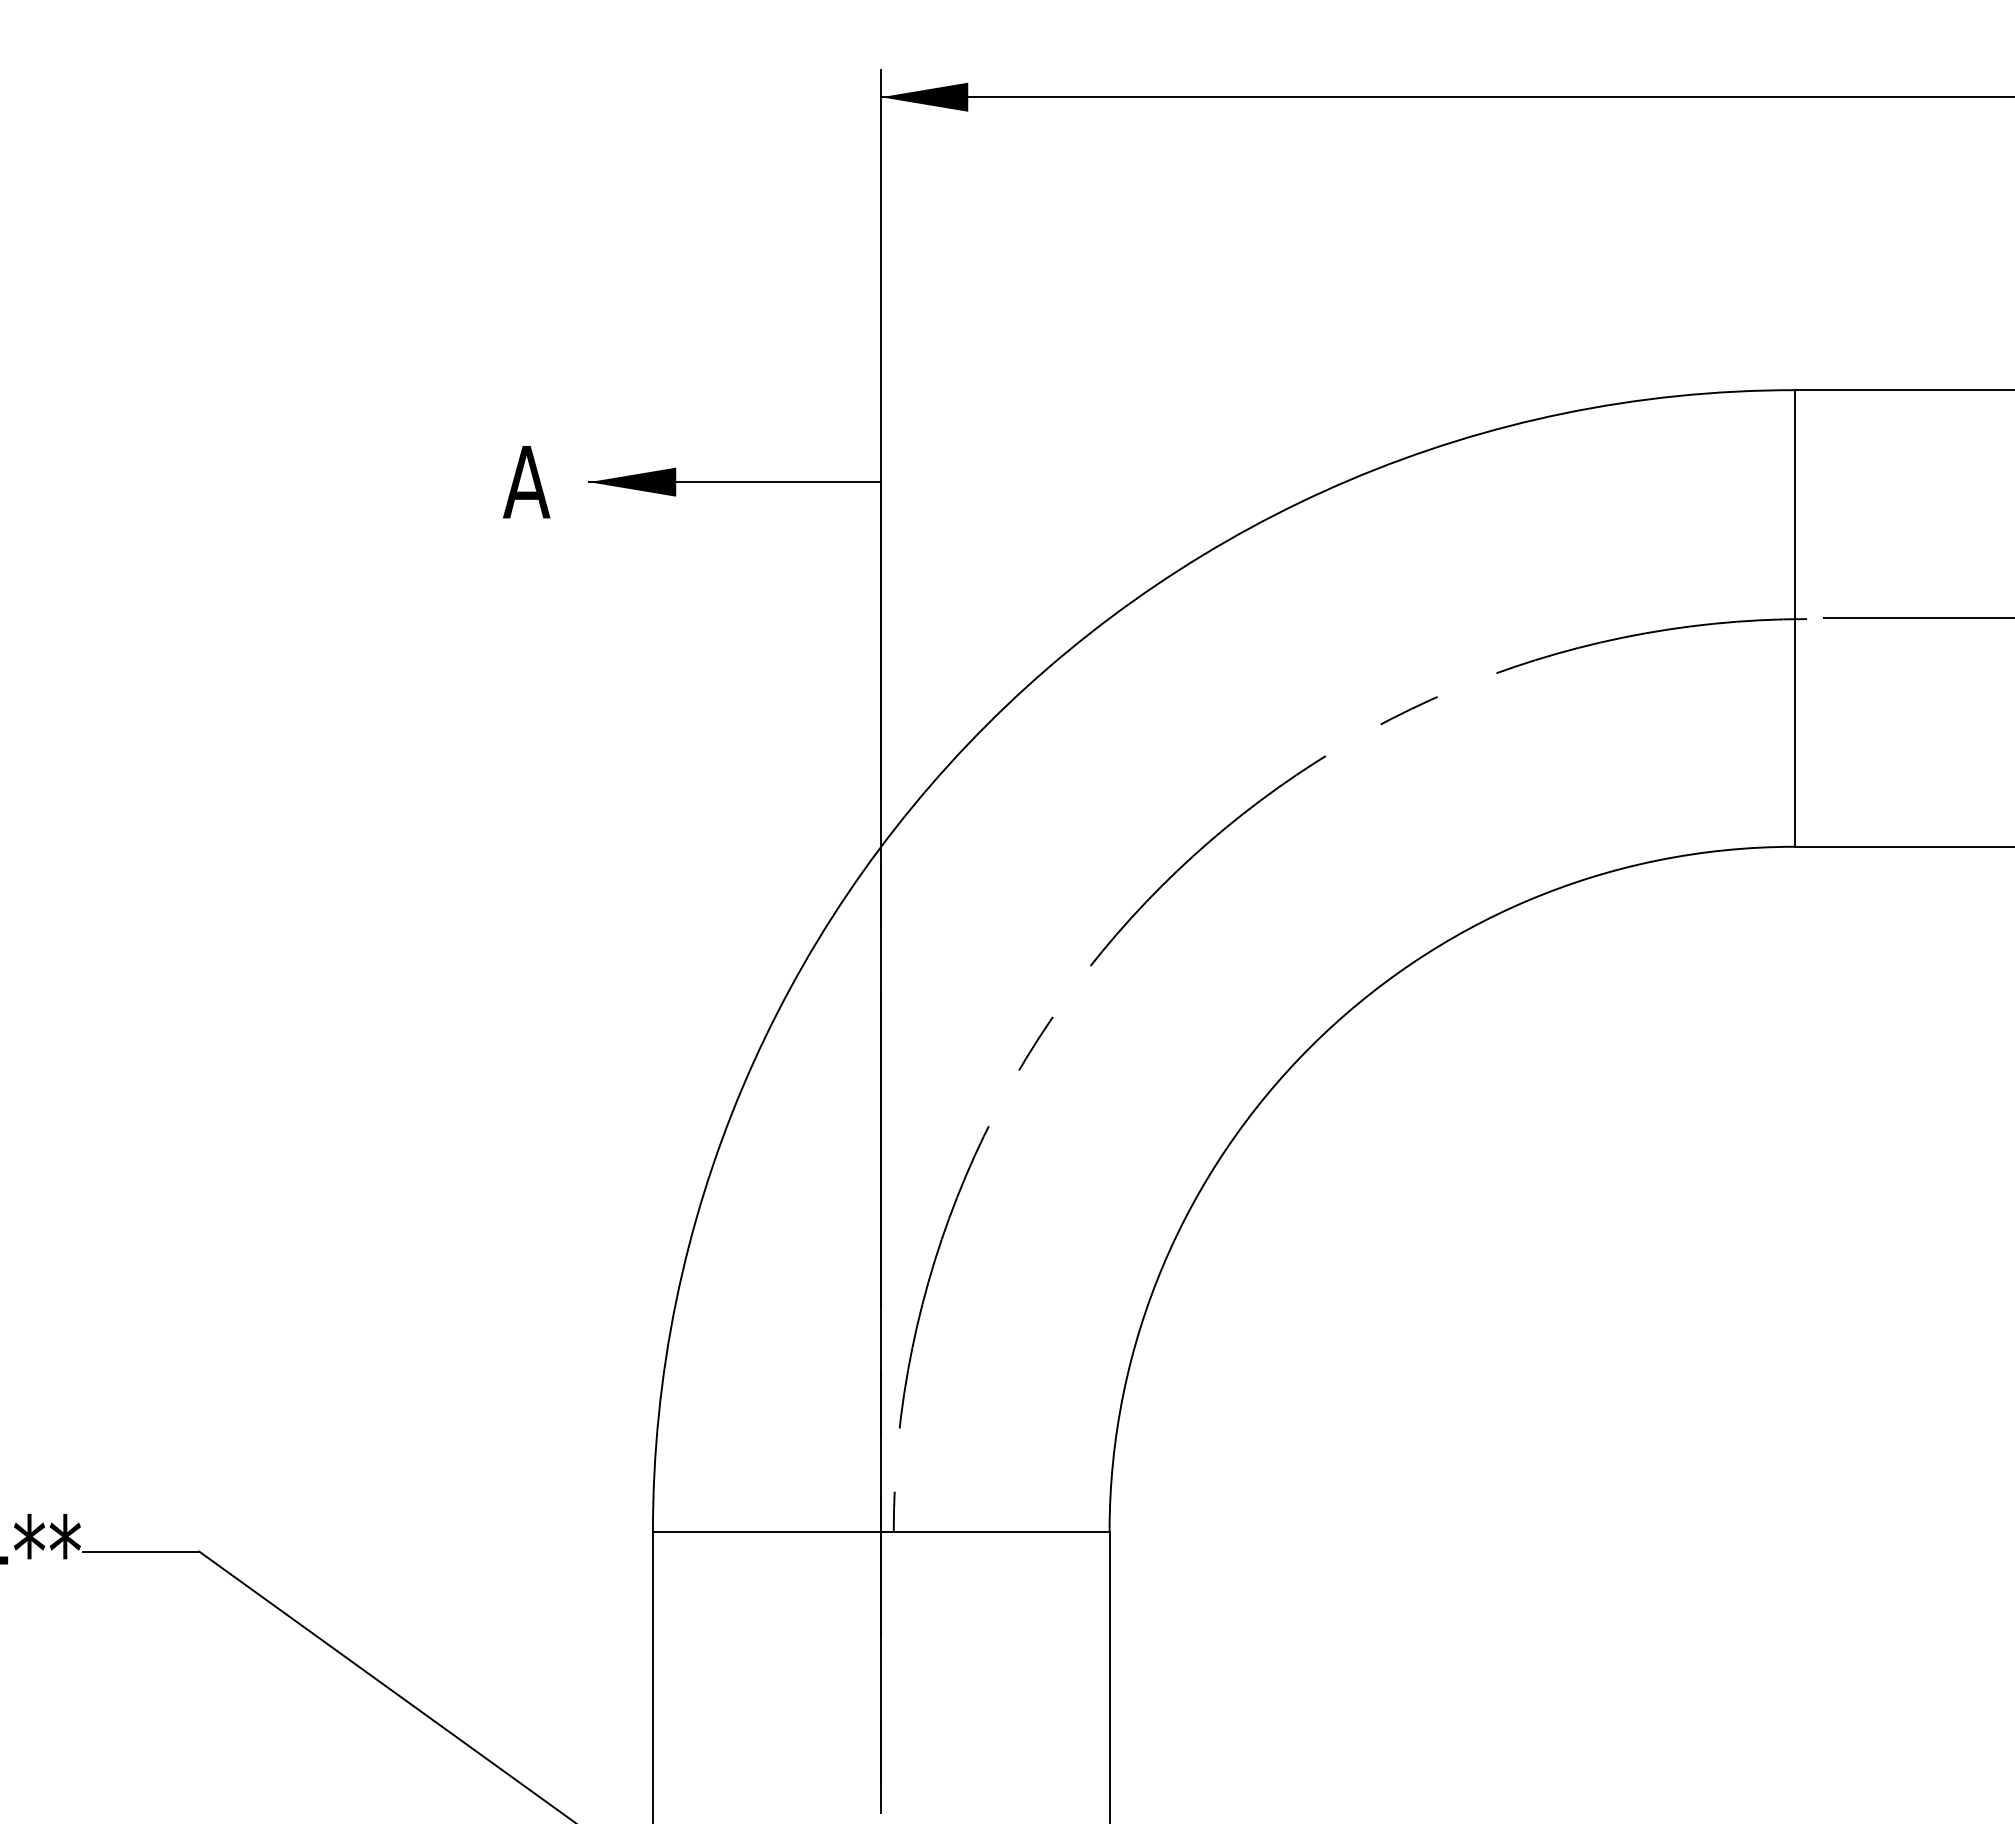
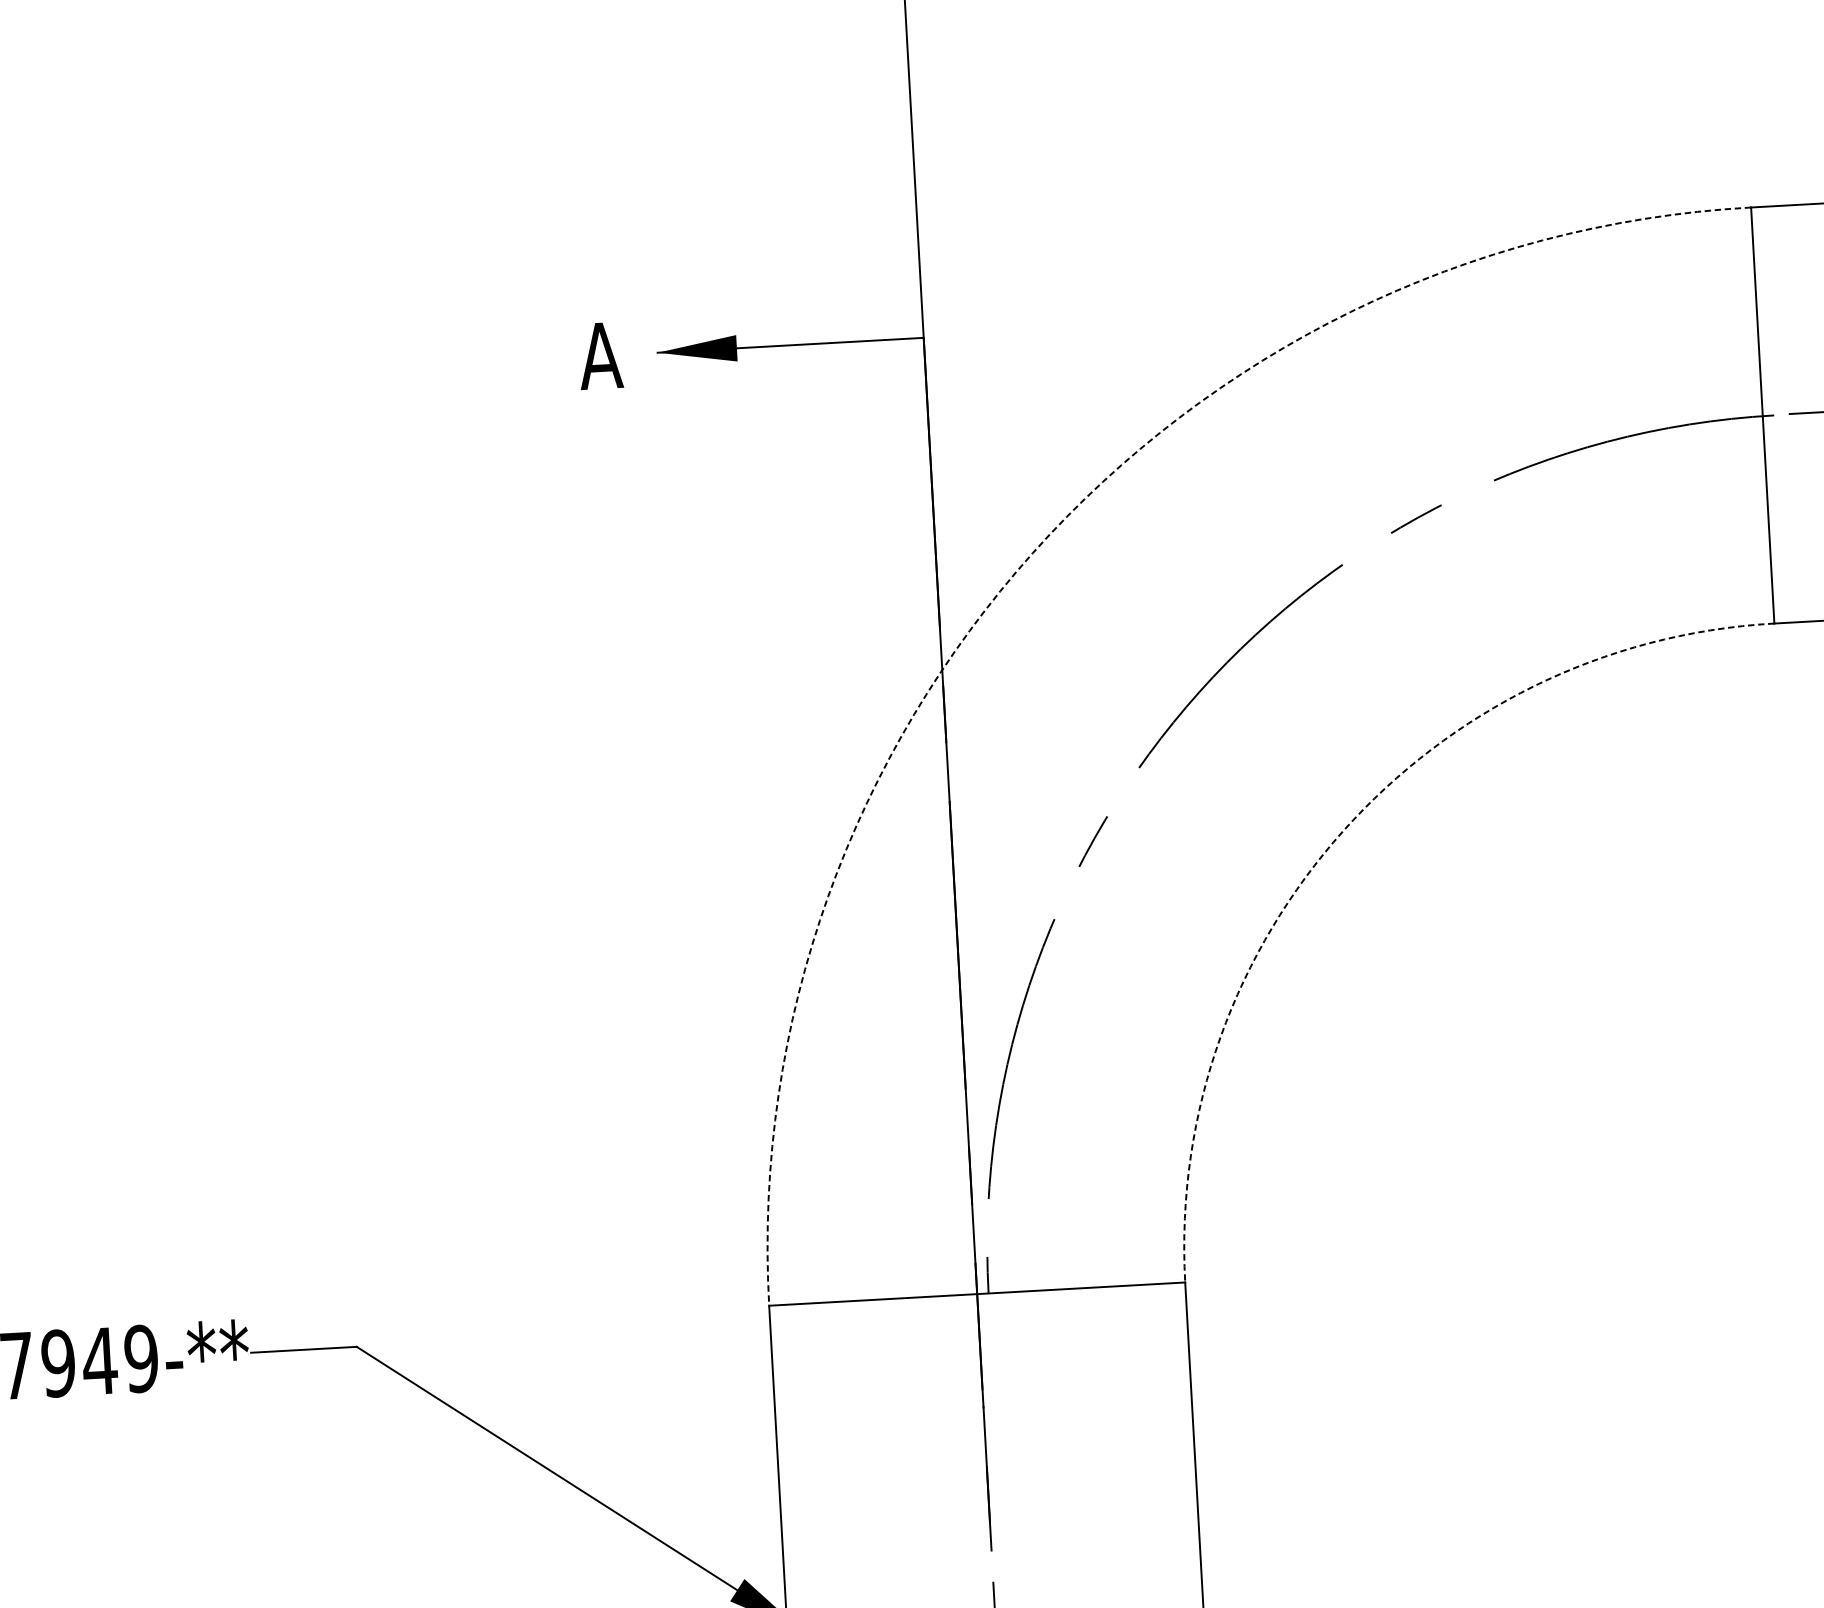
arc: (987, 724) -> (1032, 553), solid -> dashed
arc: (1310, 1047) -> (1343, 831), solid -> dashed

